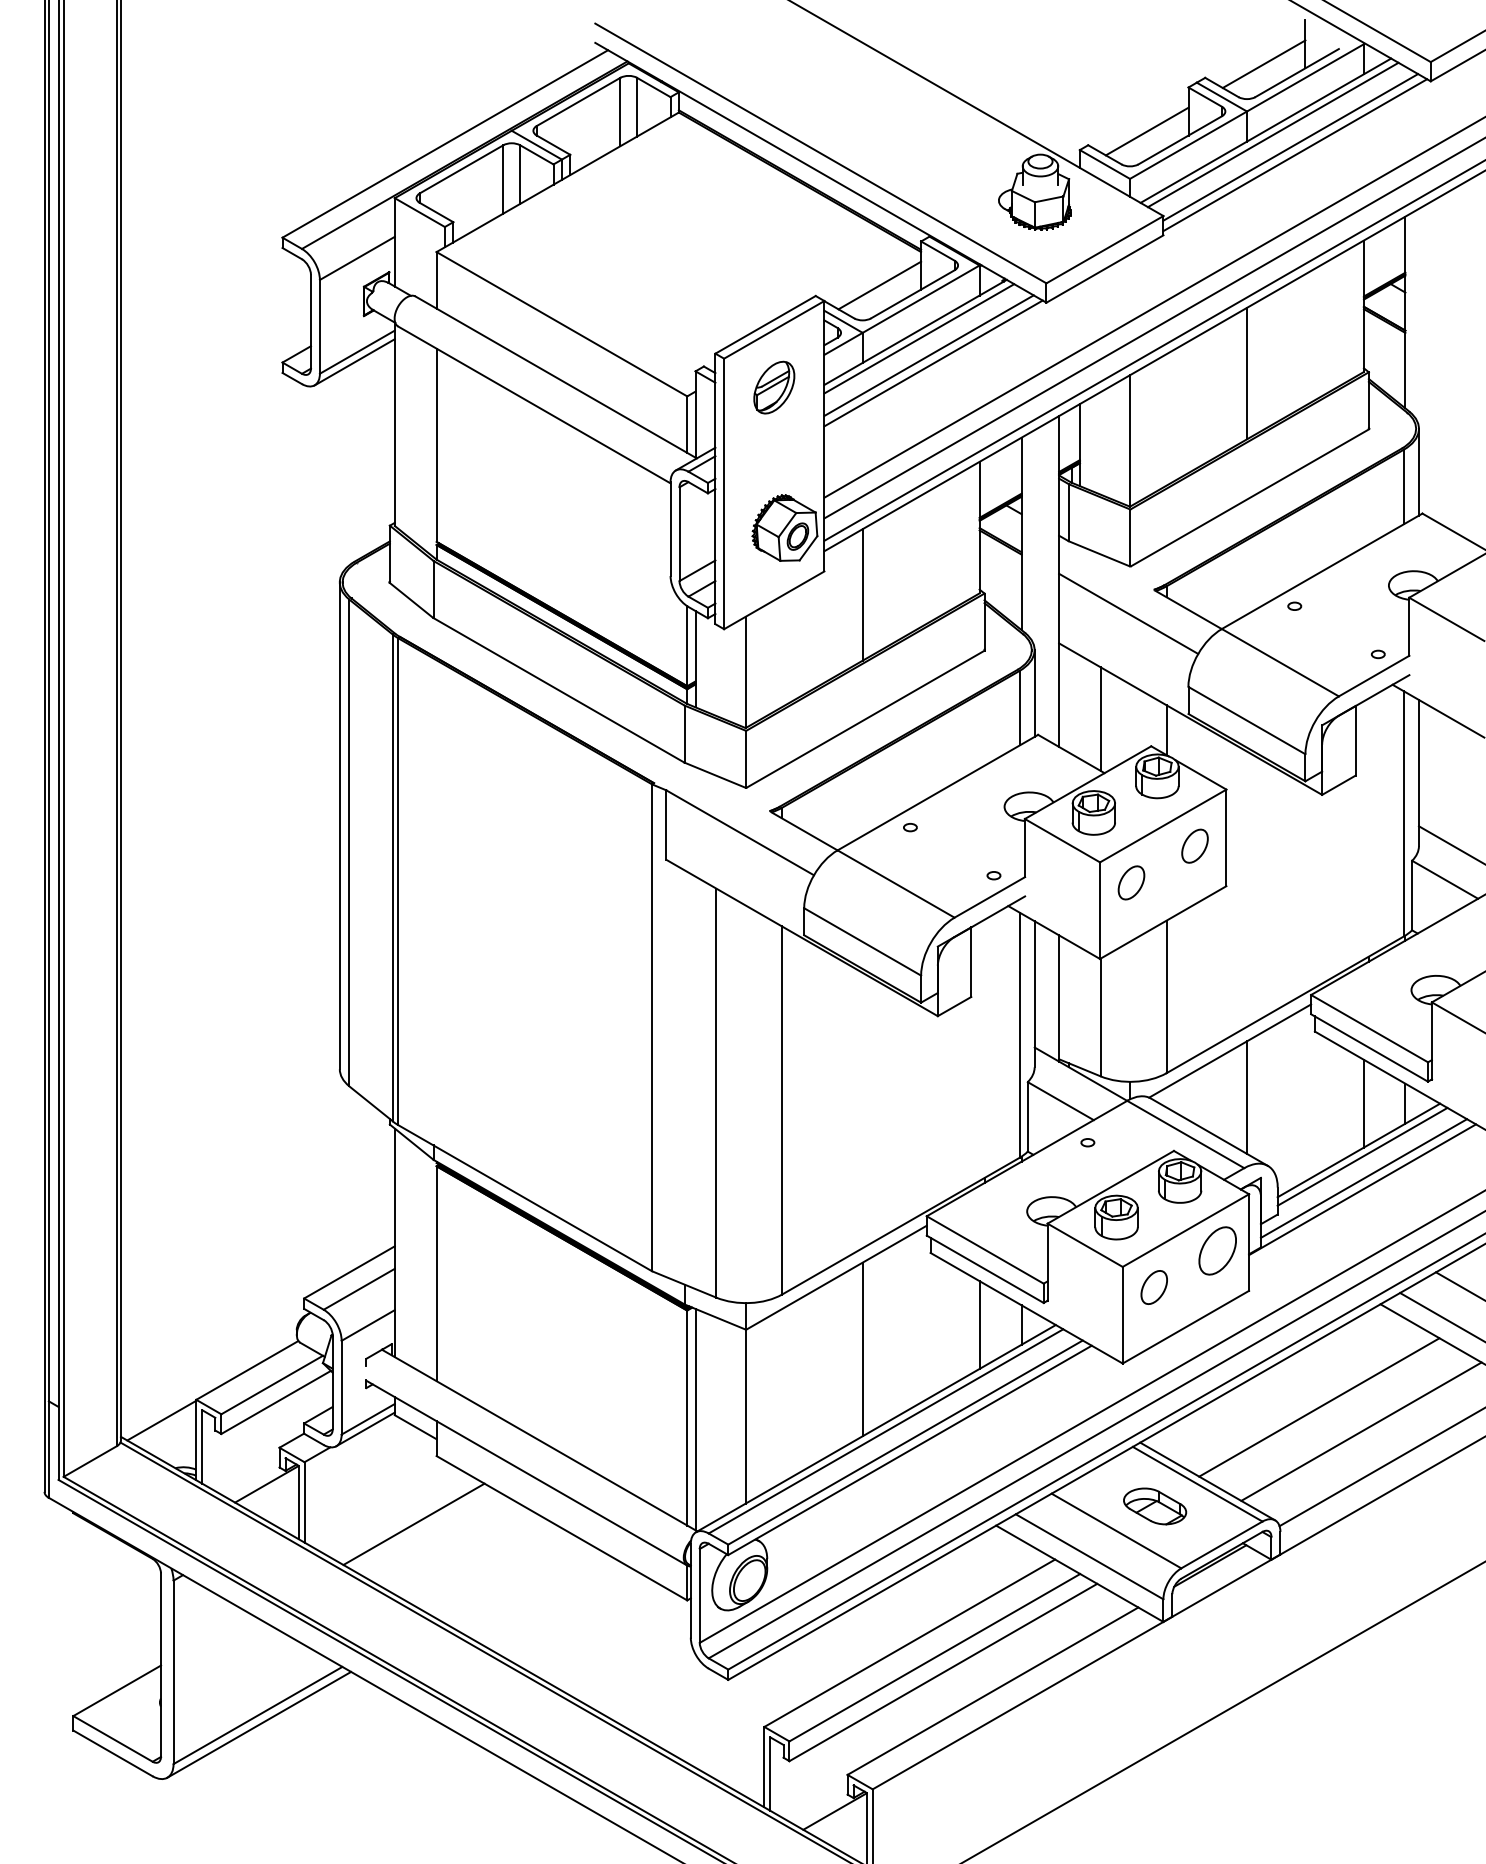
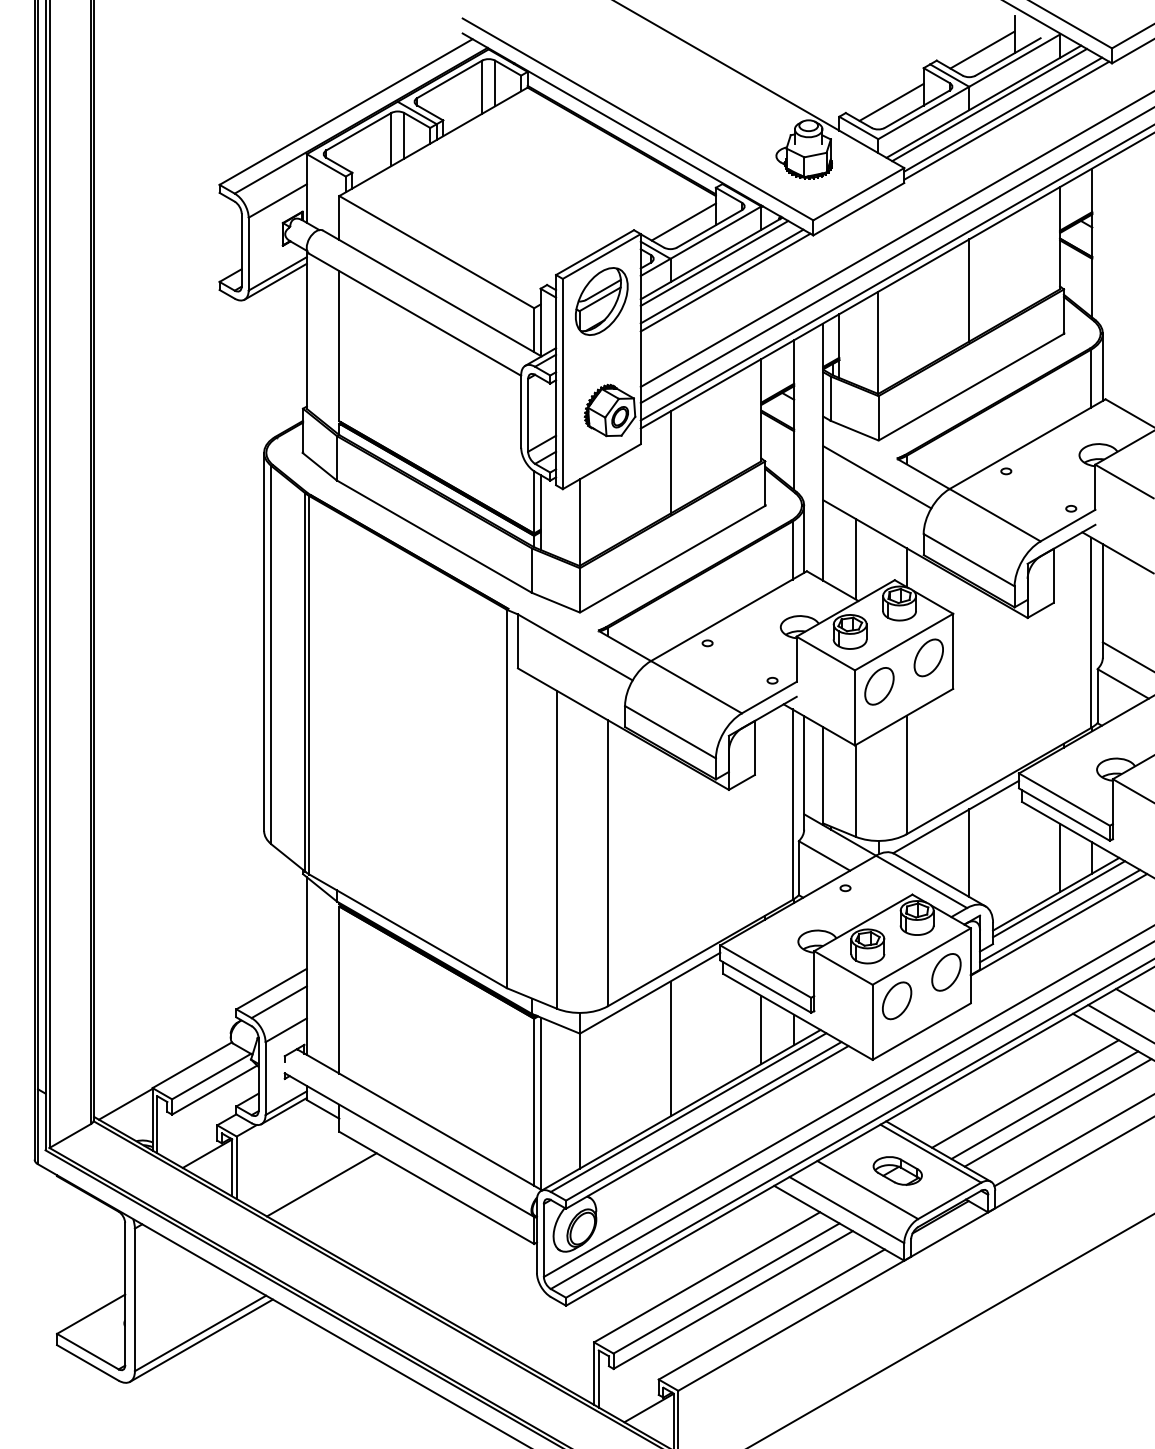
part: (774, 387) -> (601, 301), size x1.67
part: (1194, 845) -> (928, 657), size x1.43
part: (1131, 882) -> (879, 686), size x1.43
part: (1154, 1287) -> (897, 1000), size x1.43
line: (1344, 1421) -> (1044, 1104), added

